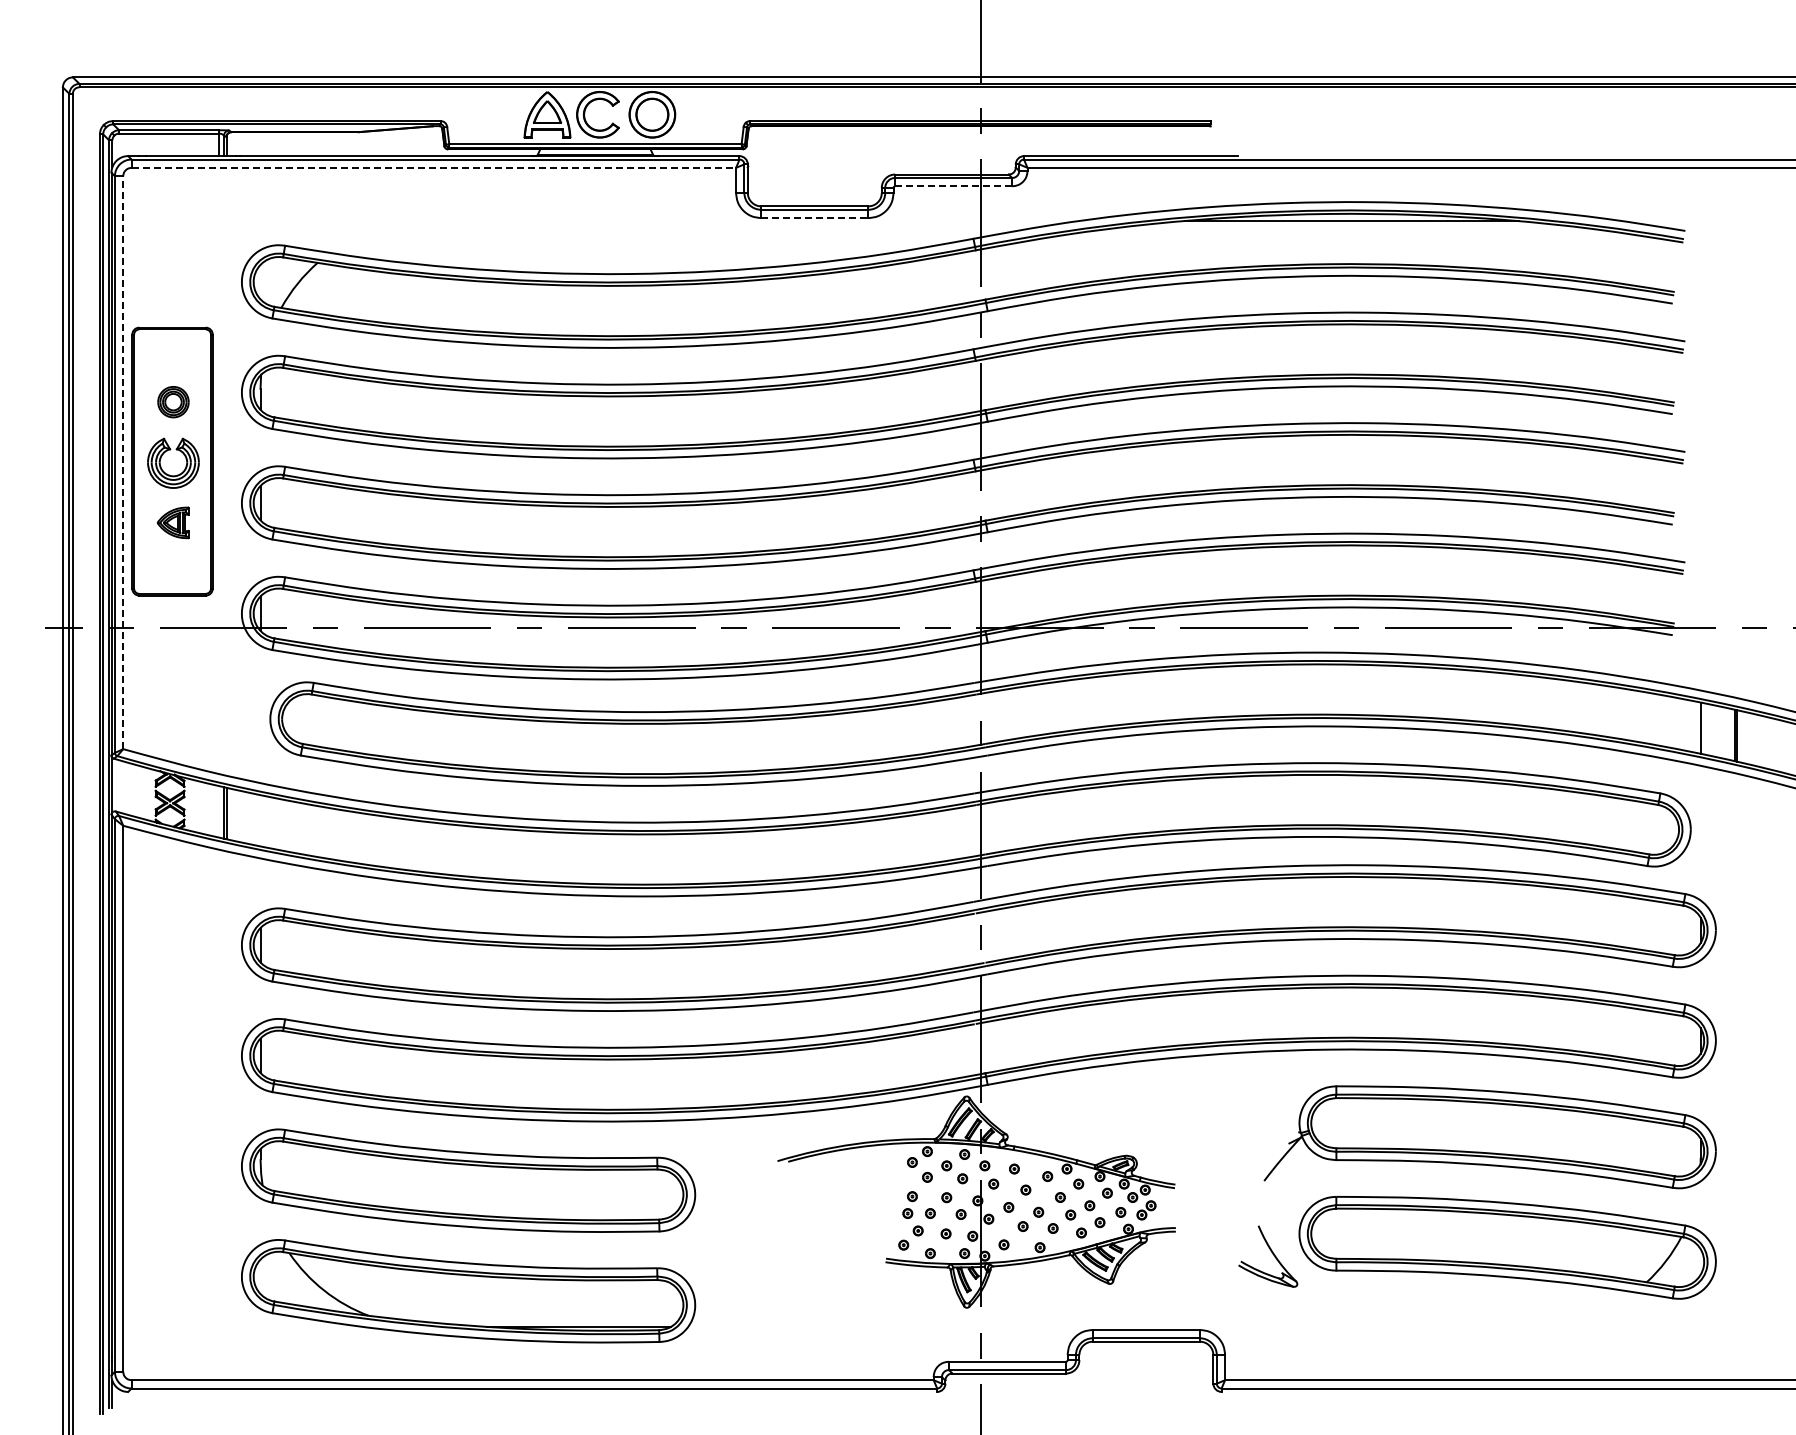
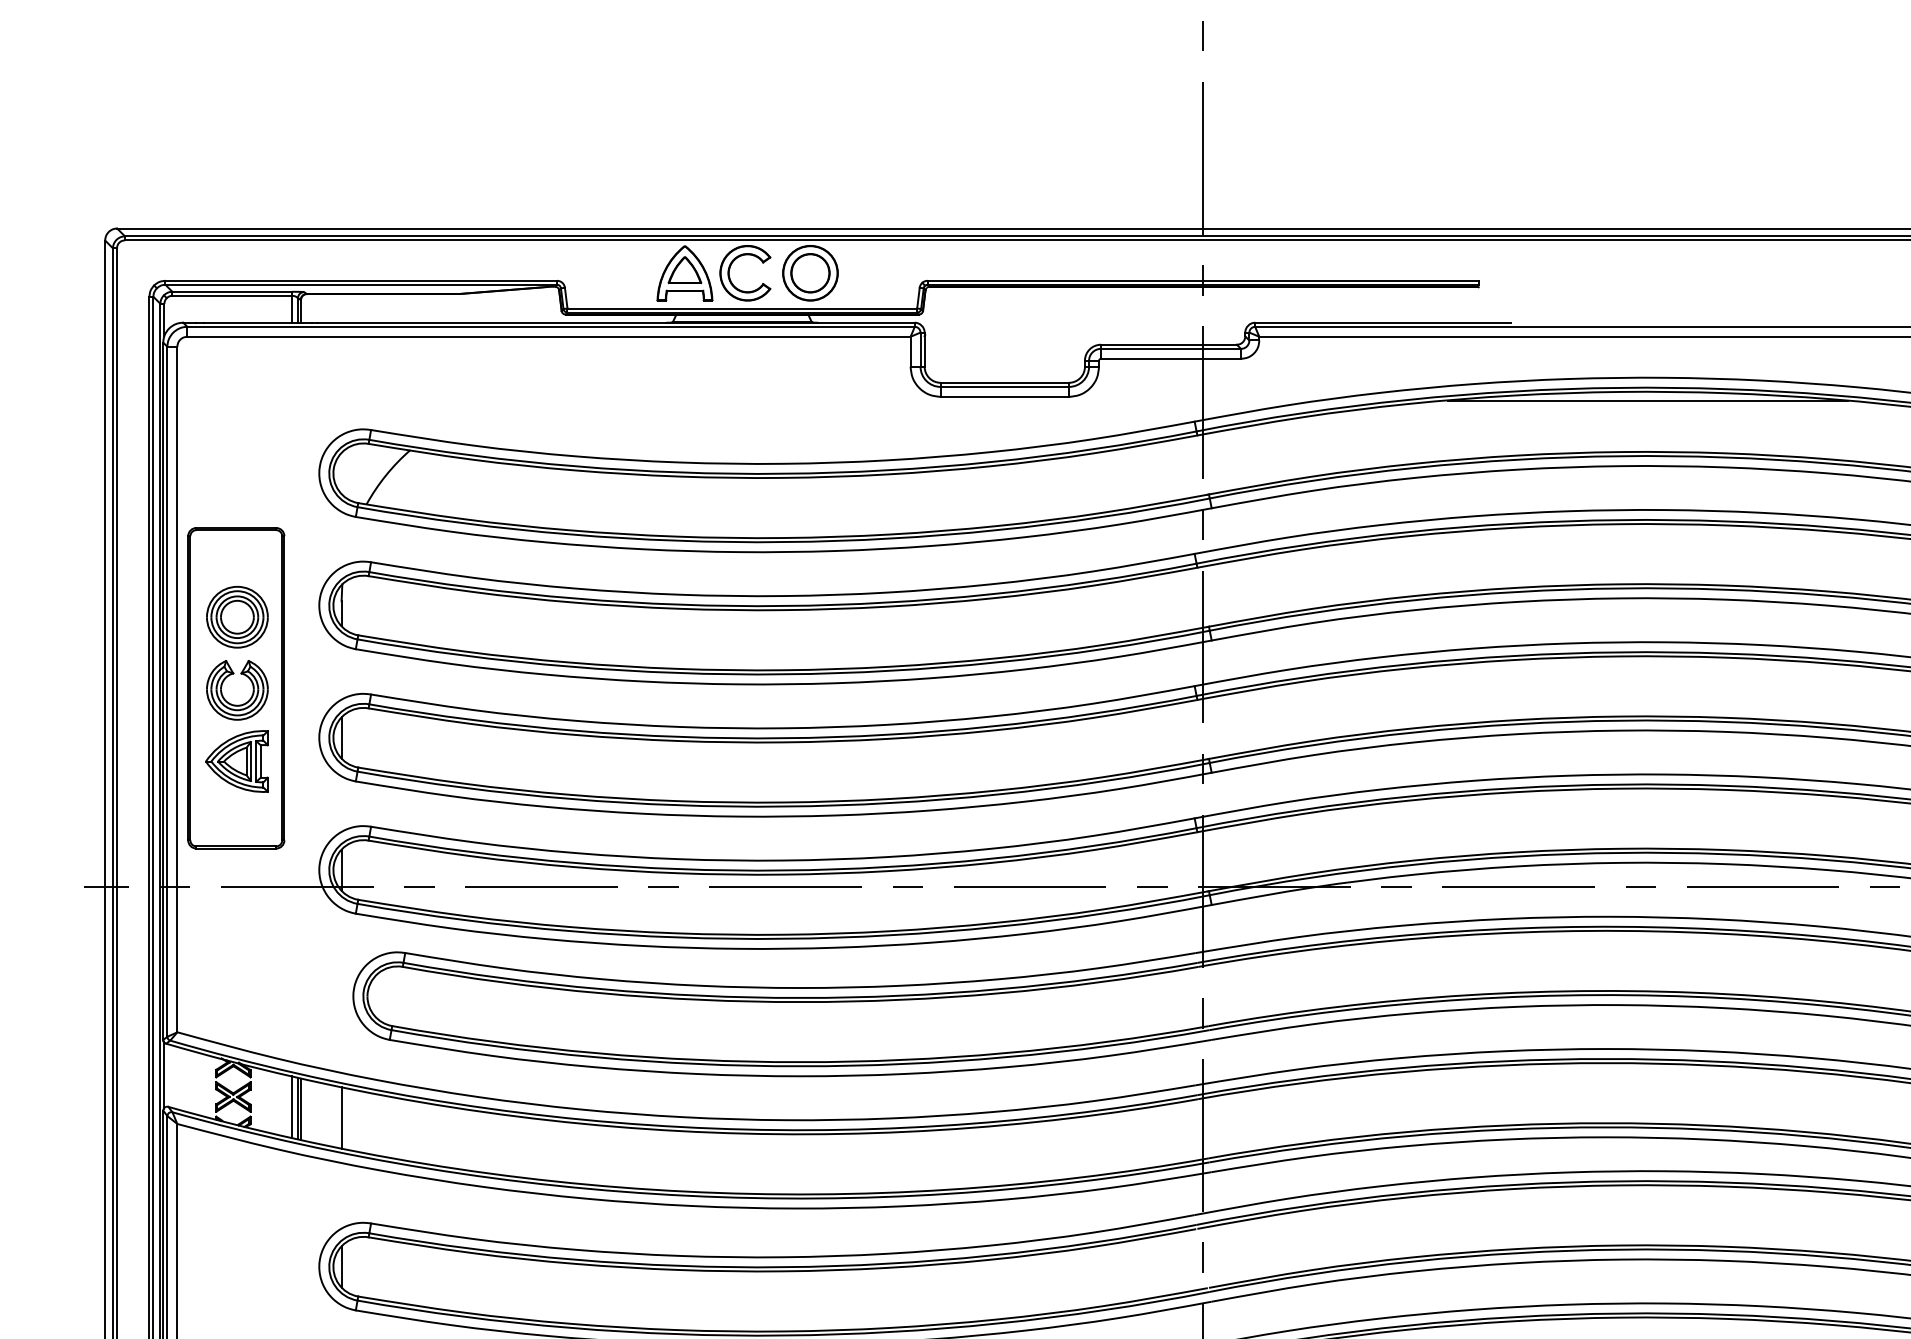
line: (434, 167) -> (549, 336), dashed -> solid
line: (954, 186) -> (1171, 359), dashed -> solid
line: (814, 218) -> (1004, 397), dashed -> solid
part: (173, 401) -> (237, 616), size x1.67
line: (123, 462) -> (177, 689), dashed -> solid
part: (172, 522) -> (236, 761), size x1.67
line: (219, 811) -> (292, 1106), added
line: (260, 820) -> (341, 1117), added

